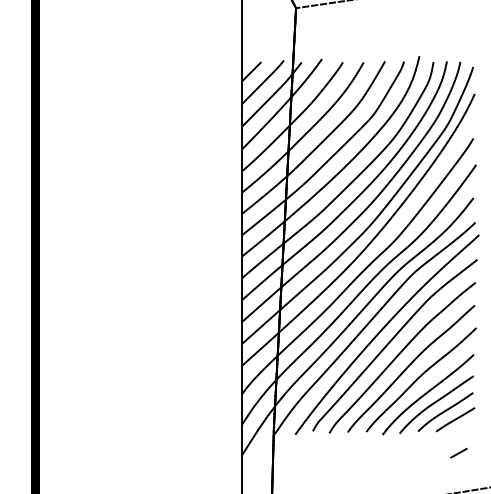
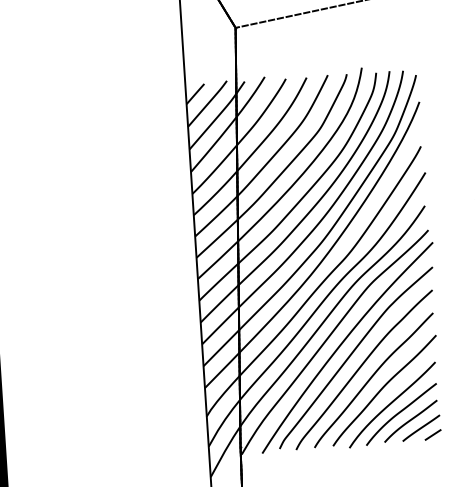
line: (458, 452) -> (432, 434), moved

